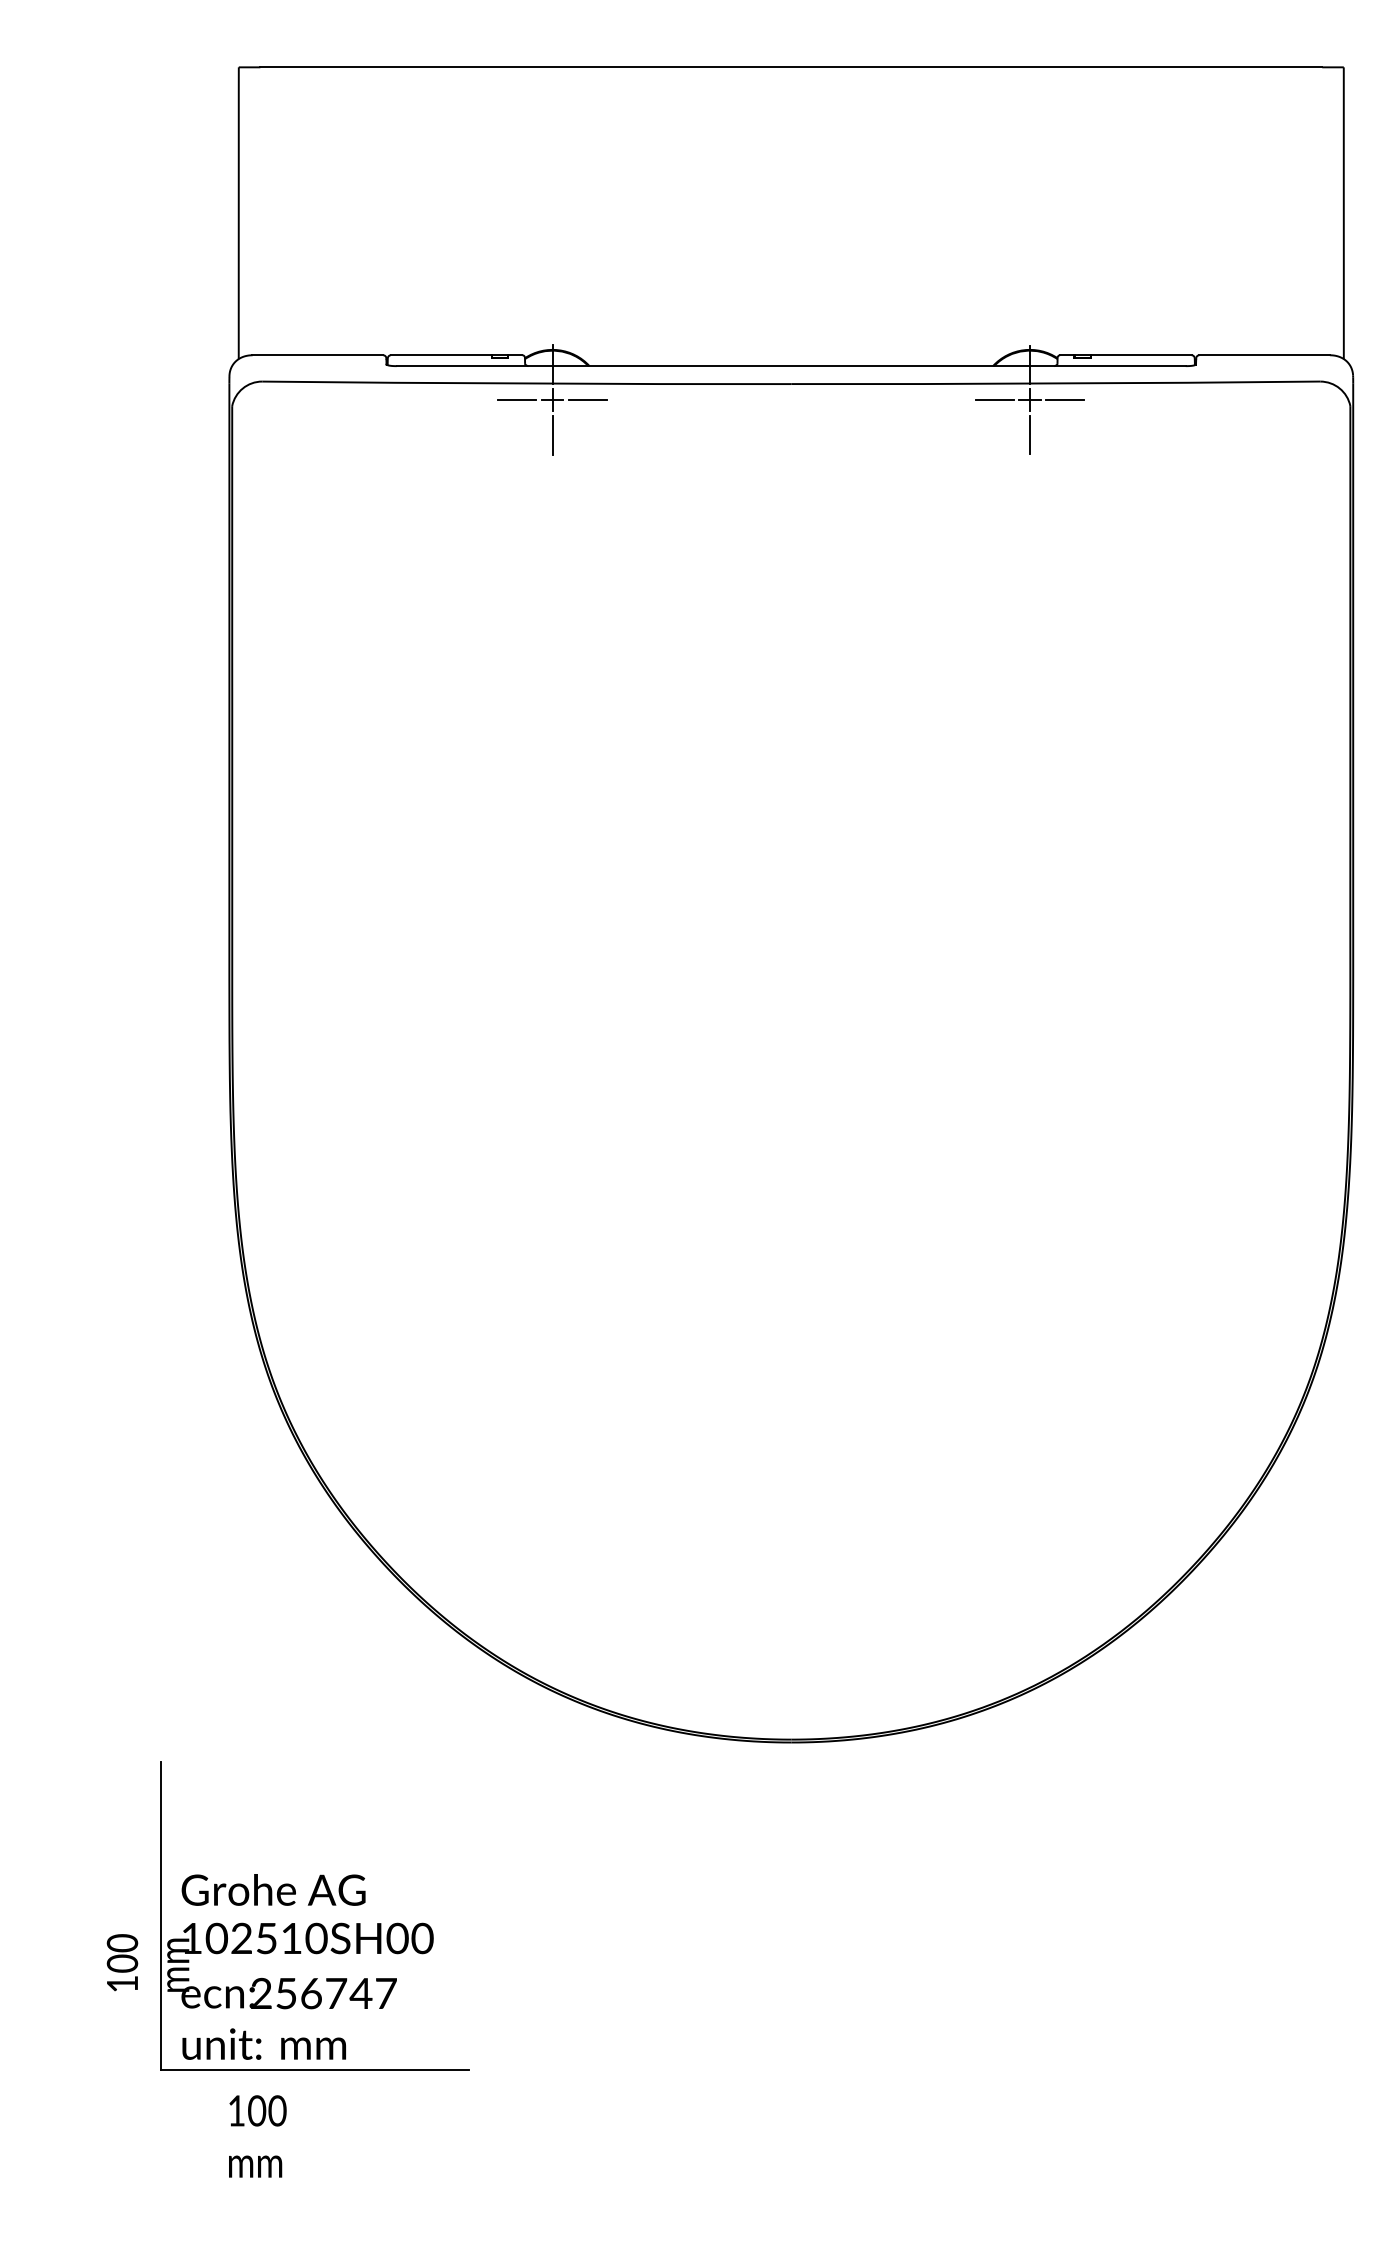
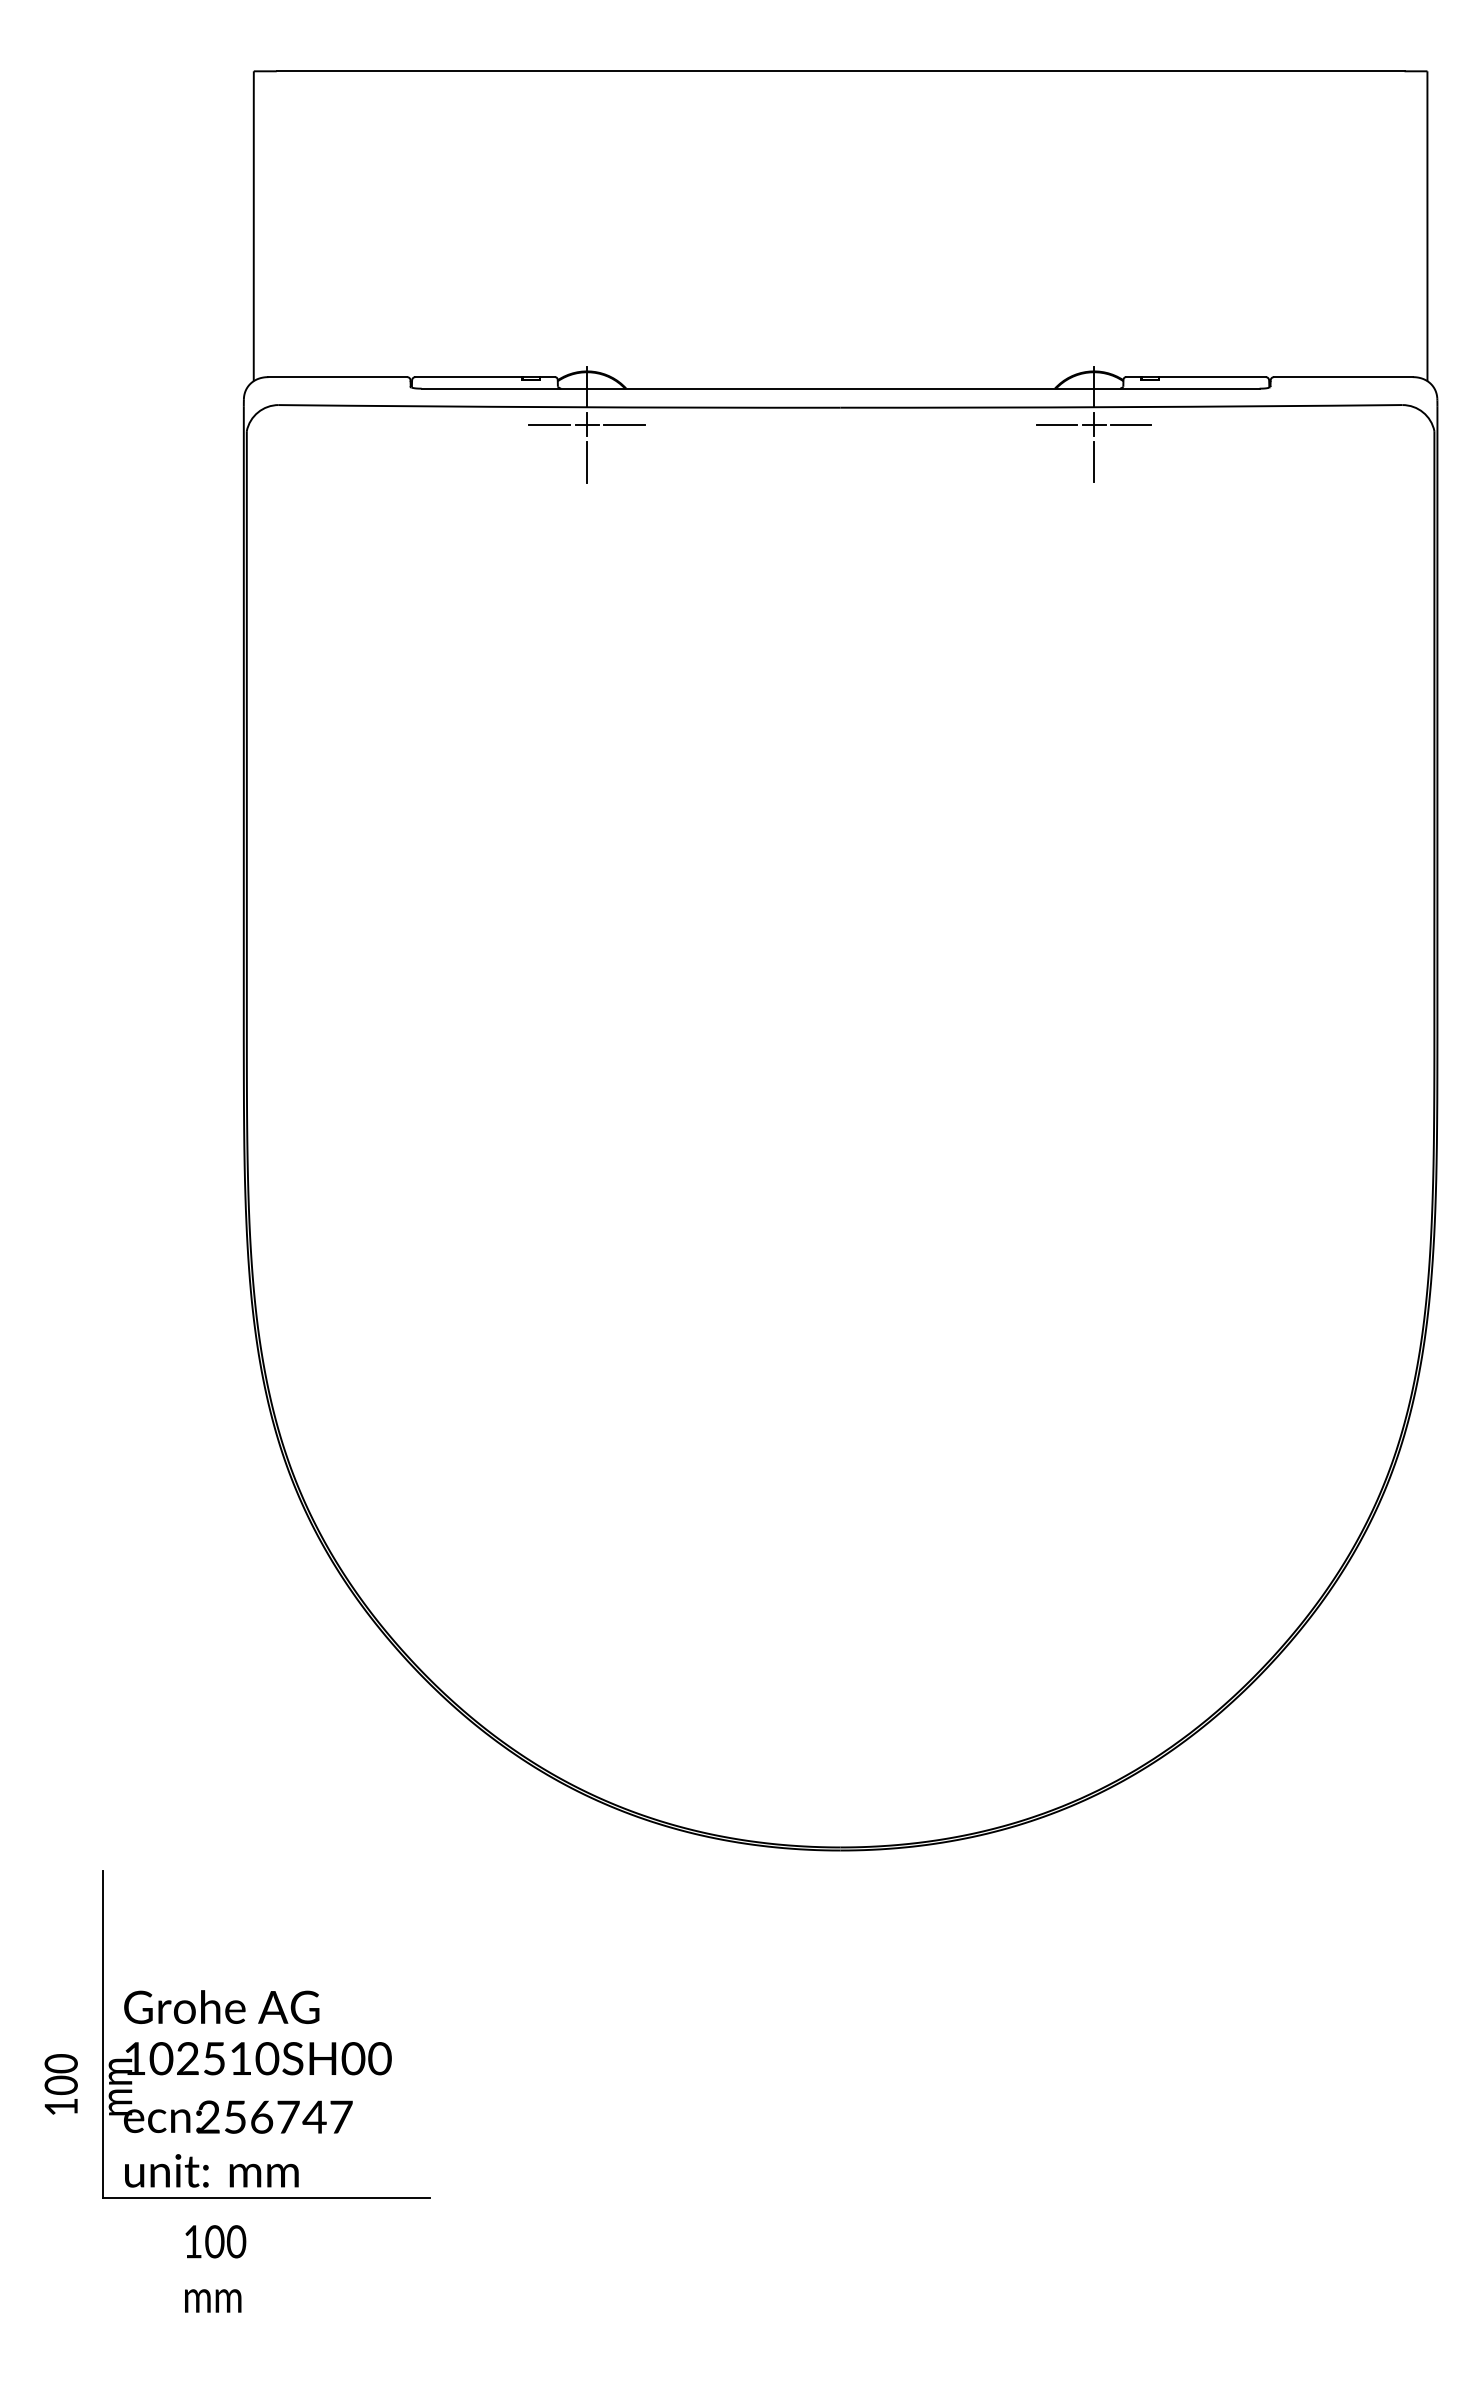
part: (291, 1923) -> (240, 2042), moved
text: (257, 2136) -> (215, 2268), moved

